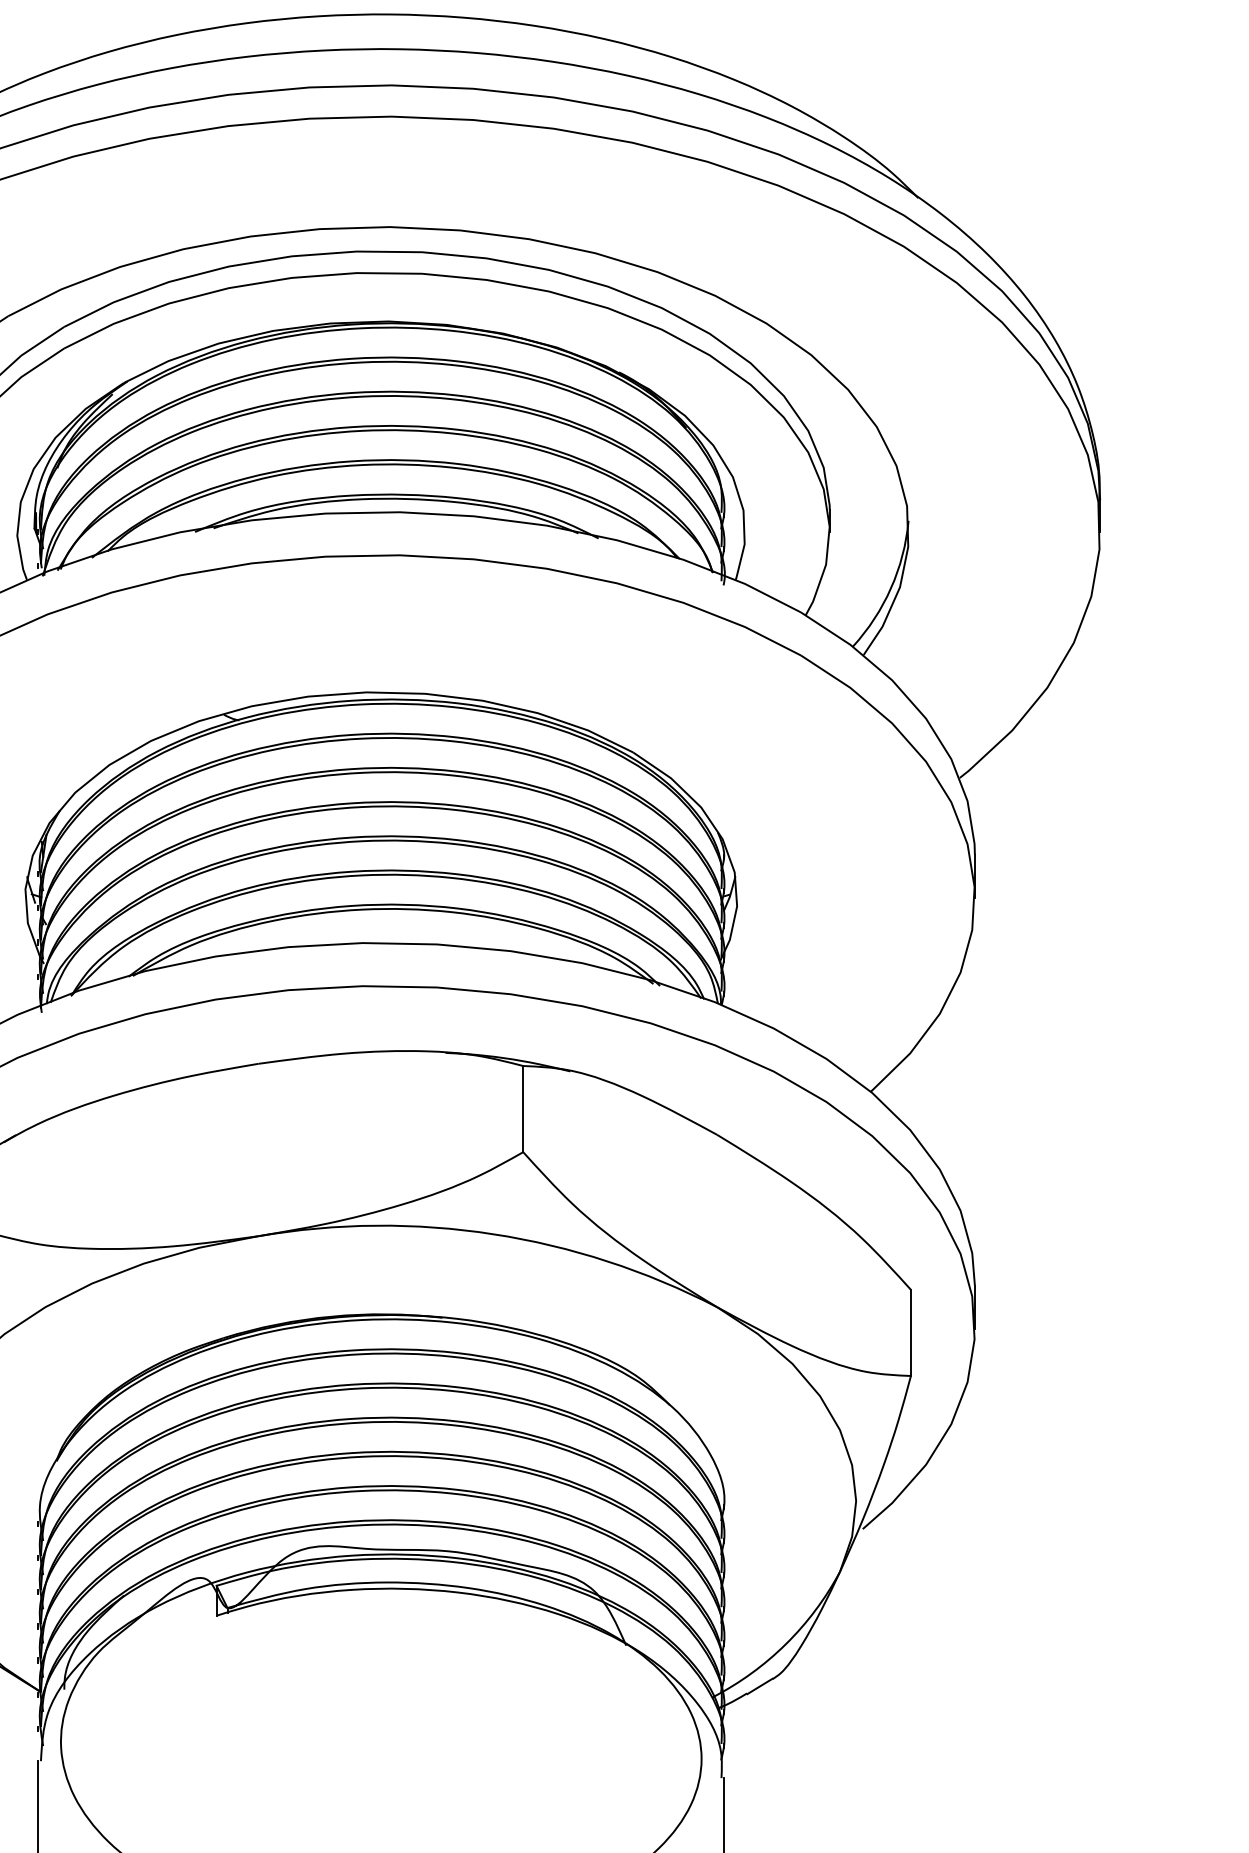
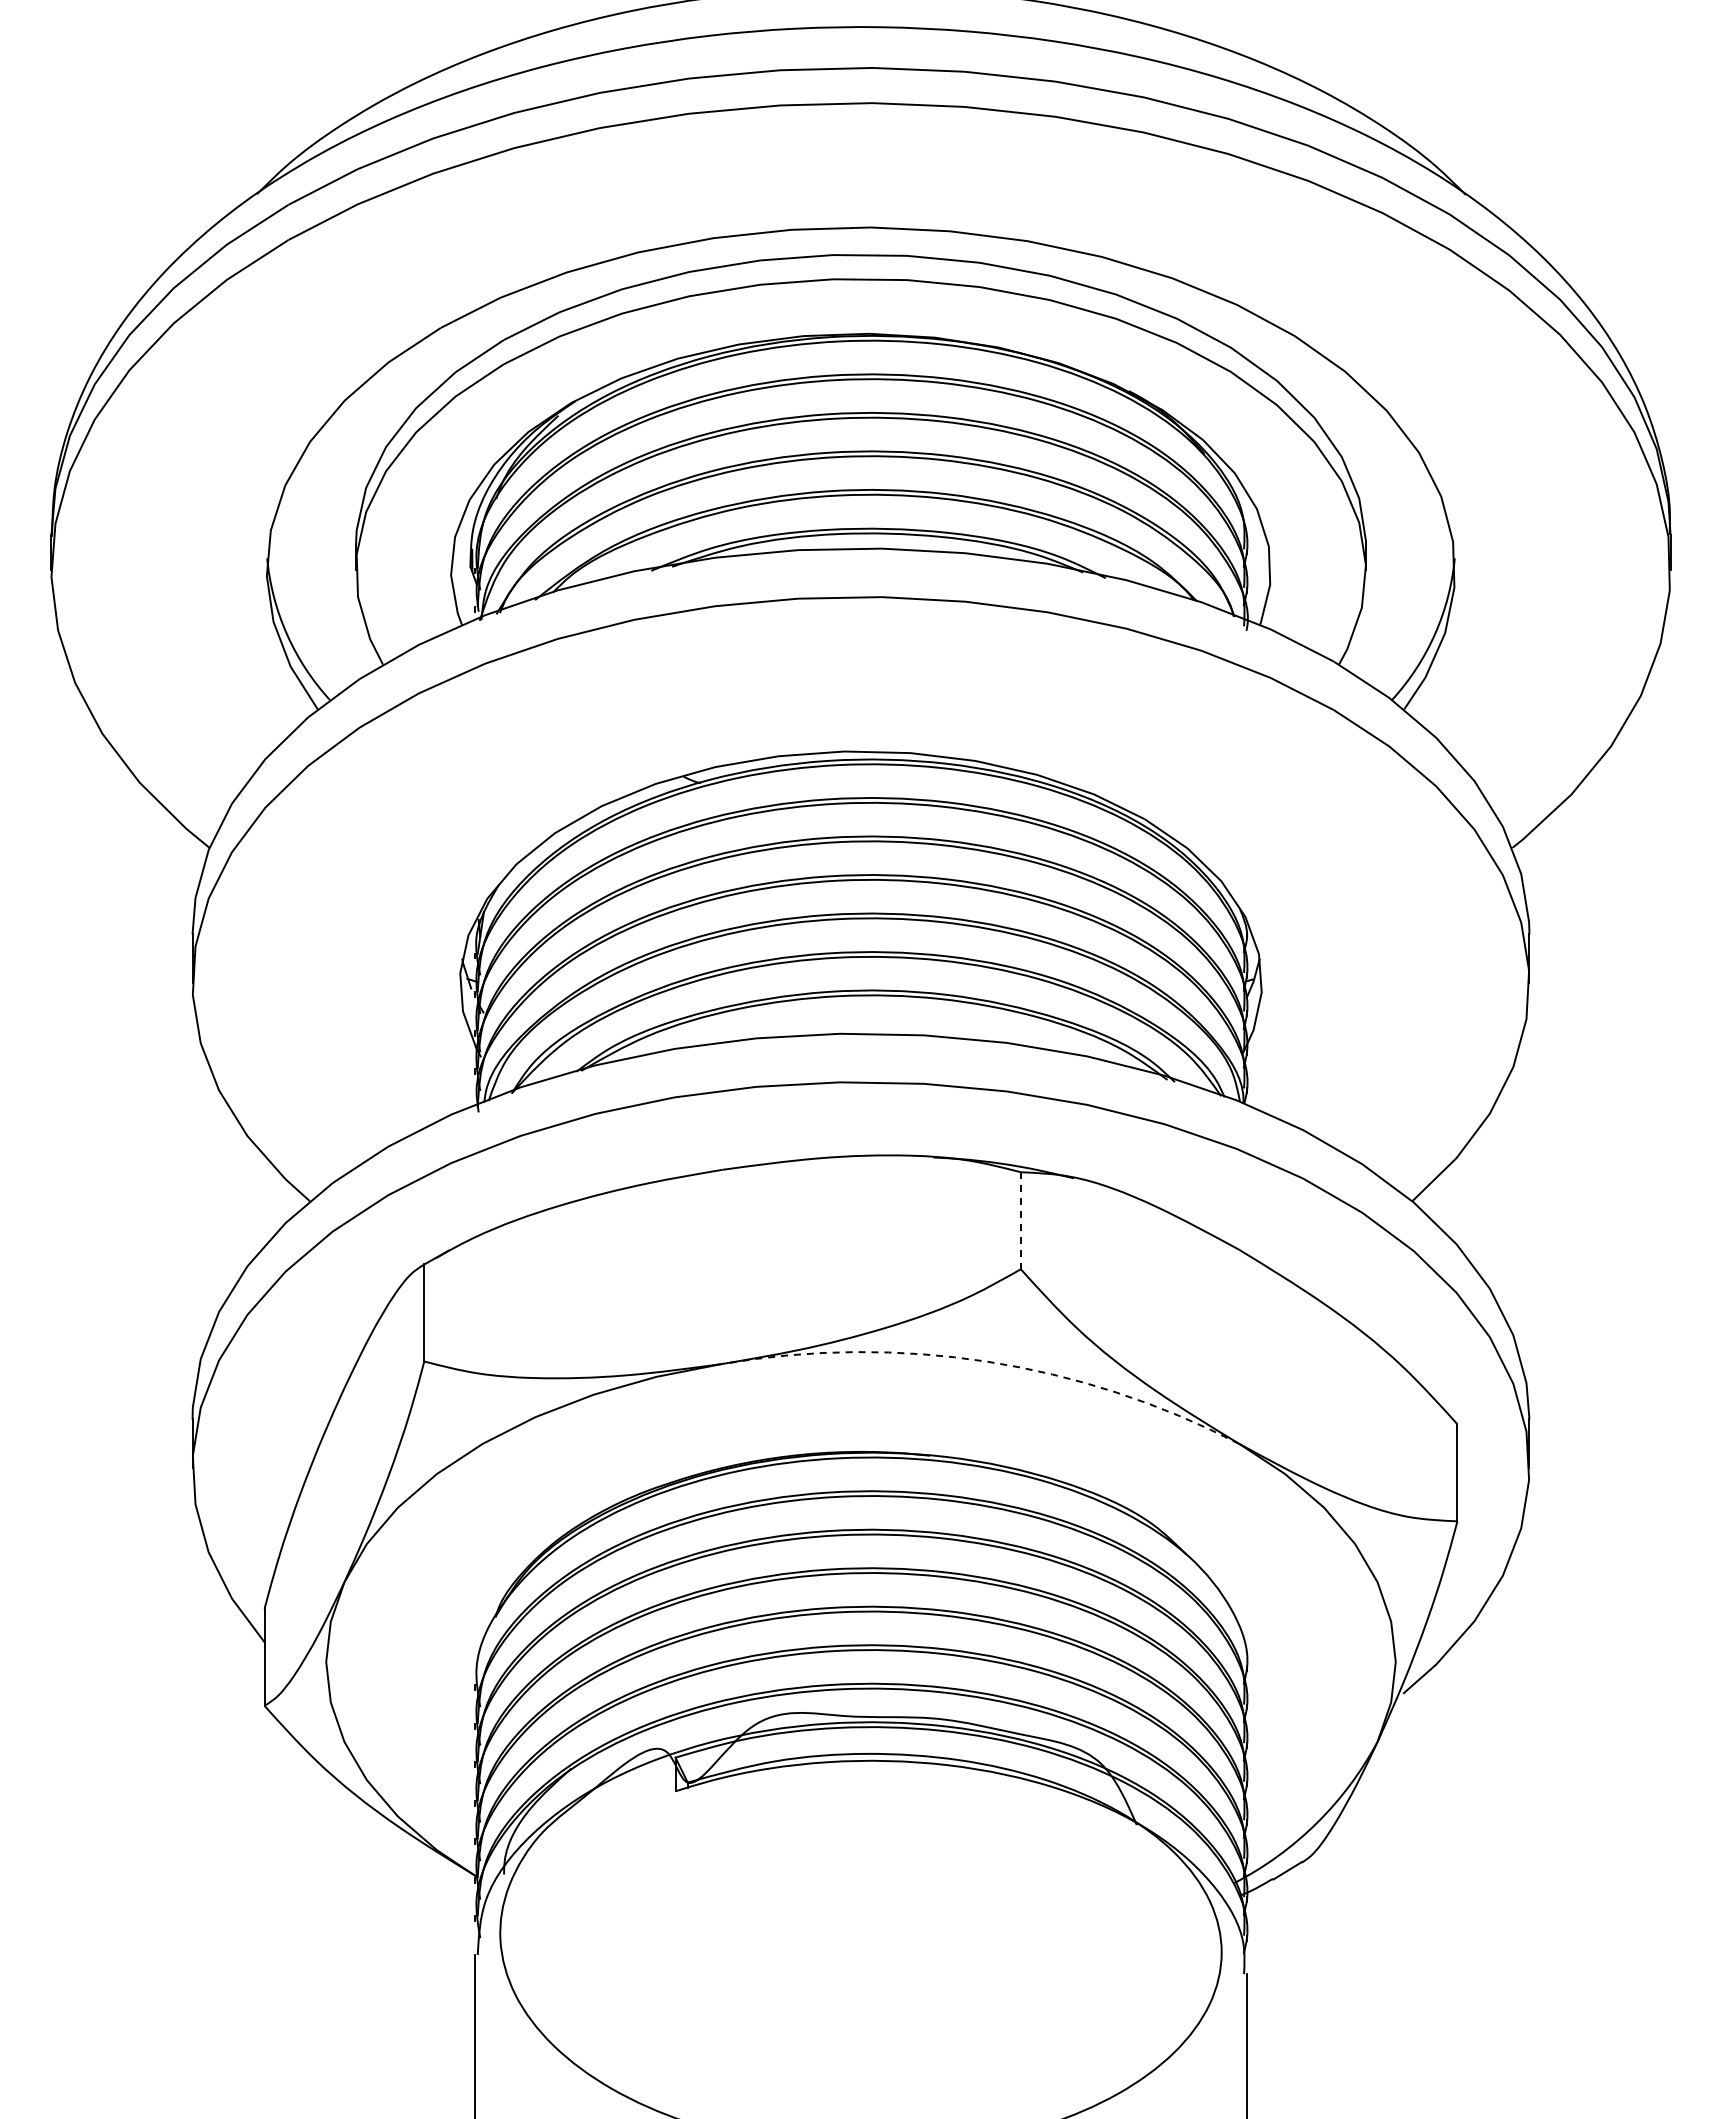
line: (522, 1108) -> (1020, 1220), solid -> dashed
arc: (493, 1234) -> (987, 1361), solid -> dashed

